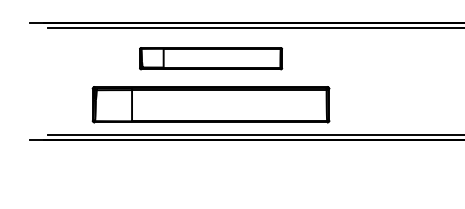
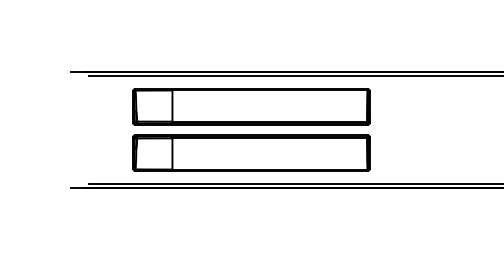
part: (211, 58) -> (251, 106), size x1.67

